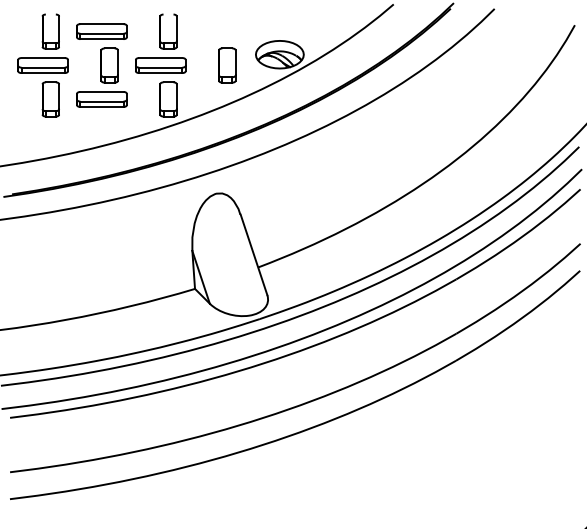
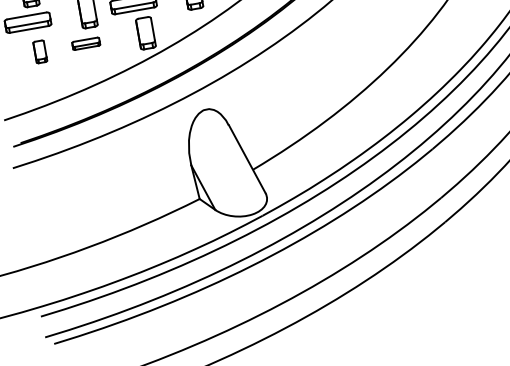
part: (50, 99) -> (40, 51), size x0.7
part: (101, 99) -> (85, 43), size x0.6

